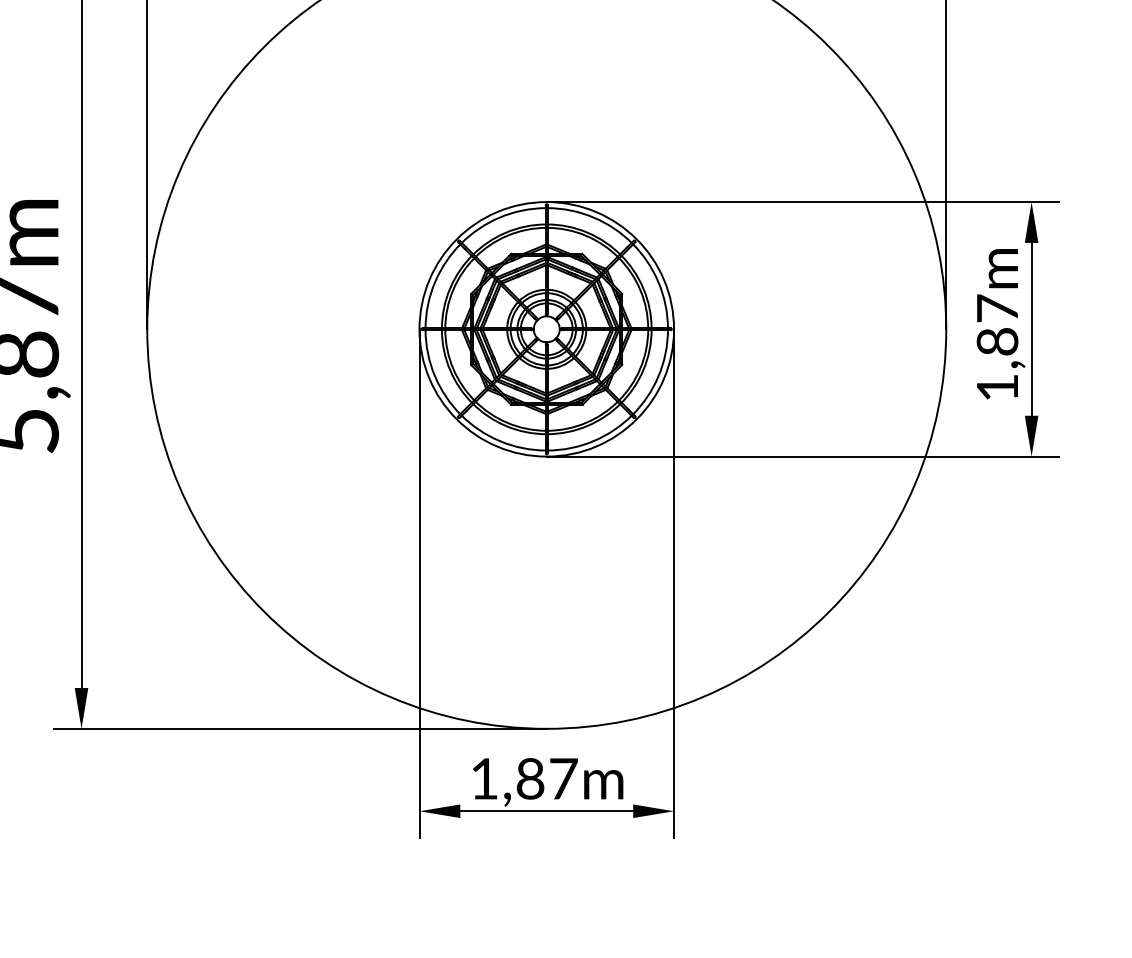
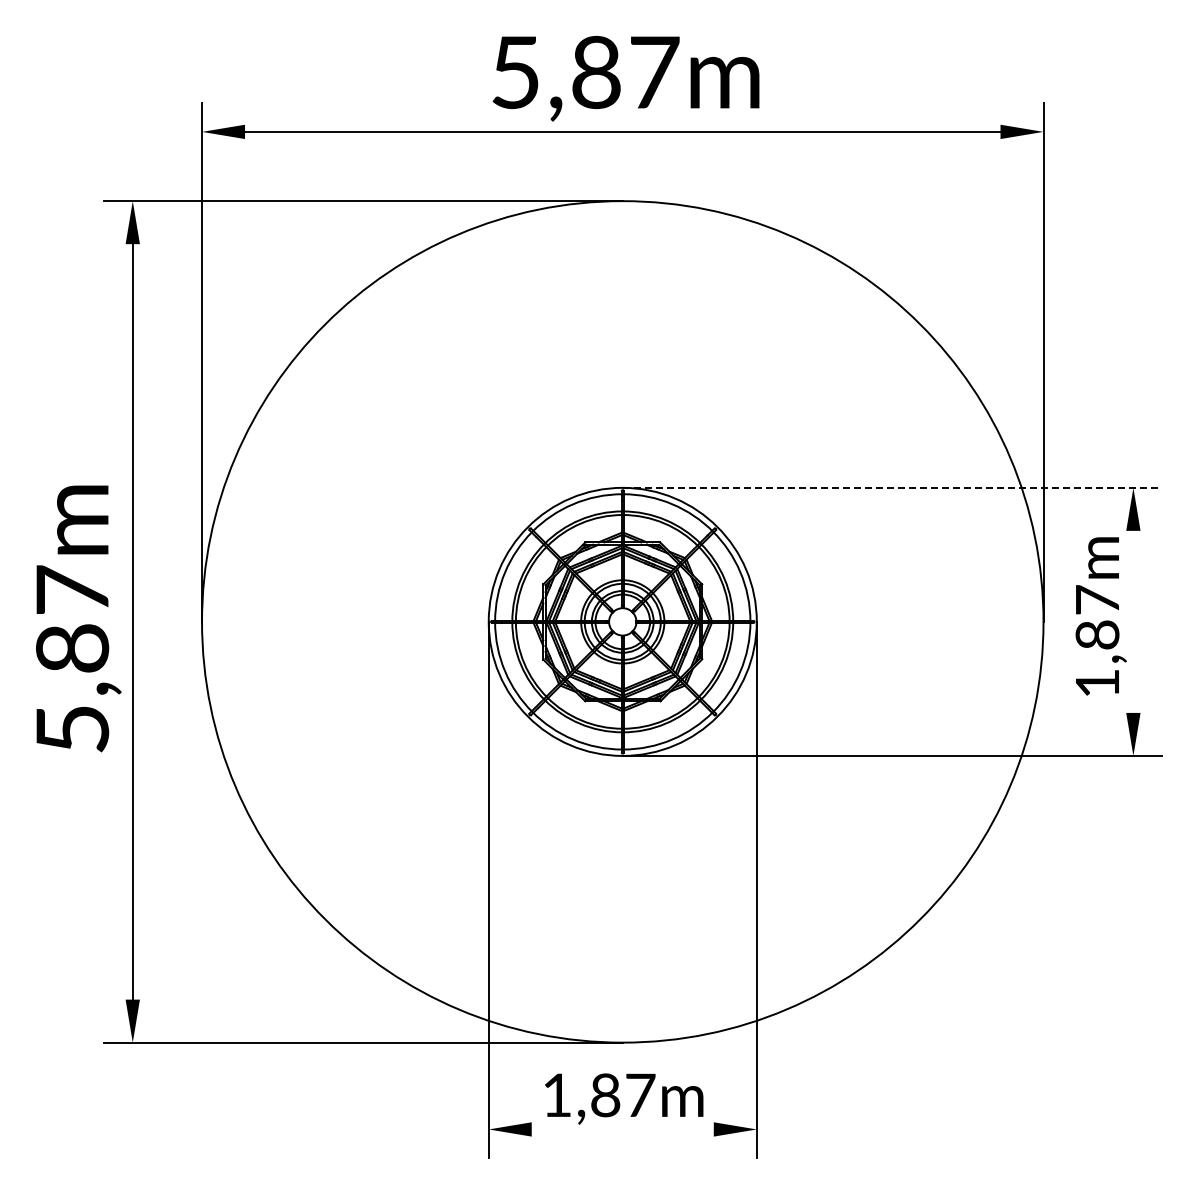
line: (802, 201) -> (892, 487), solid -> dashed
line: (1031, 328) -> (1133, 621), removed
line: (546, 811) -> (622, 1129), removed

